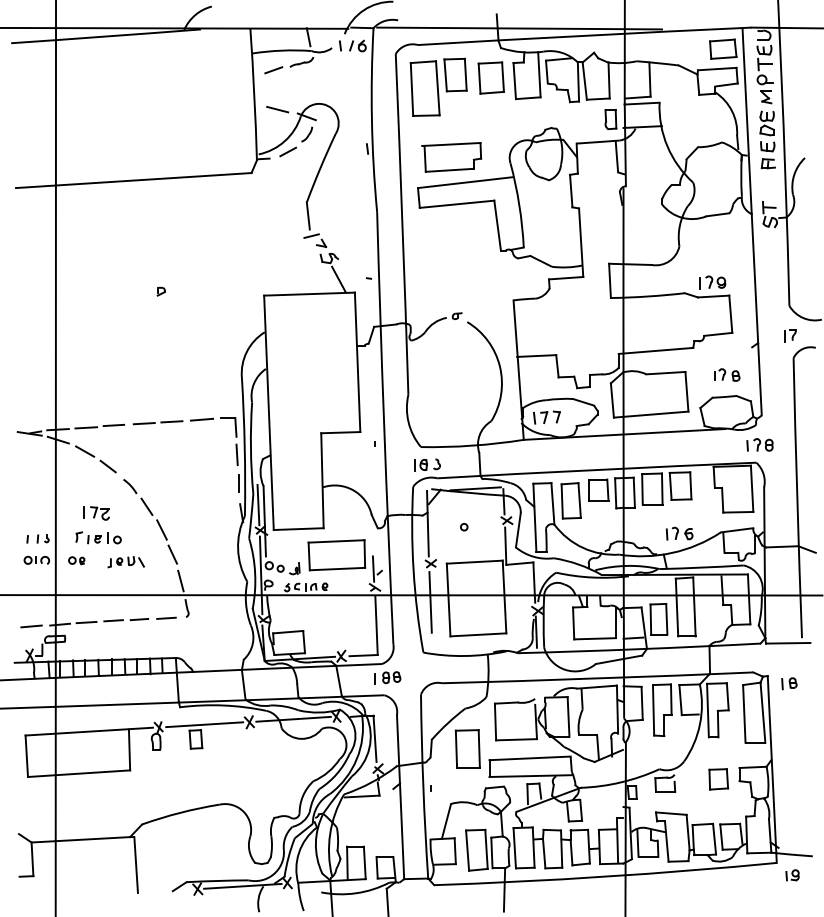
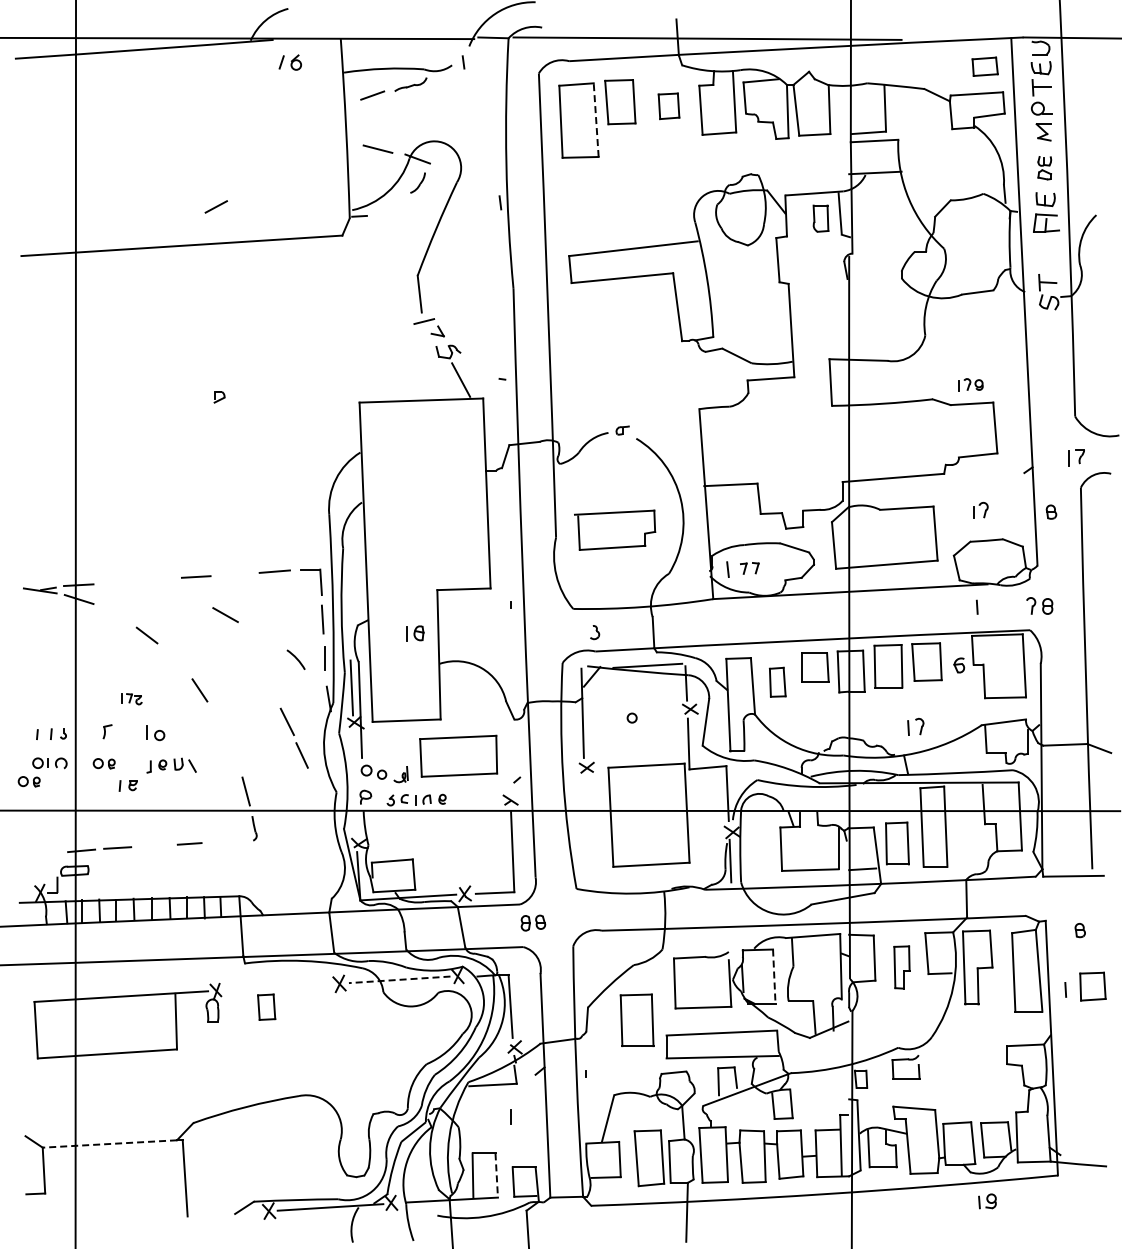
line: (308, 37) -> (419, 50), removed
part: (357, 45) -> (289, 62), moved
part: (723, 48) -> (985, 66), size x0.7
part: (490, 78) -> (668, 106), size x0.6
line: (438, 88) -> (596, 120), solid -> dashed
part: (610, 119) -> (820, 218), moved
part: (766, 123) -> (1044, 168), size x0.7
line: (287, 151) -> (215, 206), moved
part: (452, 156) -> (615, 529), moved
part: (768, 163) -> (1046, 222), size x1.4
part: (712, 282) -> (970, 384), size x0.7
part: (736, 375) -> (1051, 511), moved
part: (550, 417) -> (749, 568), size x0.7
line: (171, 421) -> (233, 574), removed
line: (113, 425) -> (154, 579), removed
line: (85, 427) -> (116, 582), removed
line: (747, 445) -> (977, 606), moved
line: (85, 451) -> (225, 614), moved
part: (421, 465) -> (415, 633), moved
arc: (129, 485) -> (295, 658), moved
part: (570, 501) -> (777, 682), size x0.6
part: (96, 512) -> (131, 698), size x0.6
part: (689, 534) -> (959, 665), moved
part: (93, 539) -> (127, 785), moved
part: (166, 541) -> (293, 737), moved
line: (373, 568) -> (508, 774), removed
part: (21, 573) -> (28, 781), added
line: (261, 575) -> (355, 783), removed
line: (430, 602) -> (586, 820), removed
line: (166, 618) -> (226, 842), removed
line: (113, 620) -> (154, 845), removed
line: (31, 626) -> (42, 853), removed
line: (374, 678) -> (510, 1116), moved
line: (782, 683) -> (1065, 989), moved
part: (661, 710) -> (901, 967), size x0.6
line: (568, 717) -> (774, 977), solid -> dashed
line: (293, 719) -> (399, 979), solid -> dashed
line: (204, 724) -> (278, 986), removed
part: (718, 779) -> (1092, 986), moved
line: (80, 840) -> (109, 1144), solid -> dashed
line: (364, 862) -> (496, 1175), solid -> dashed
part: (792, 875) -> (987, 1201), moved

